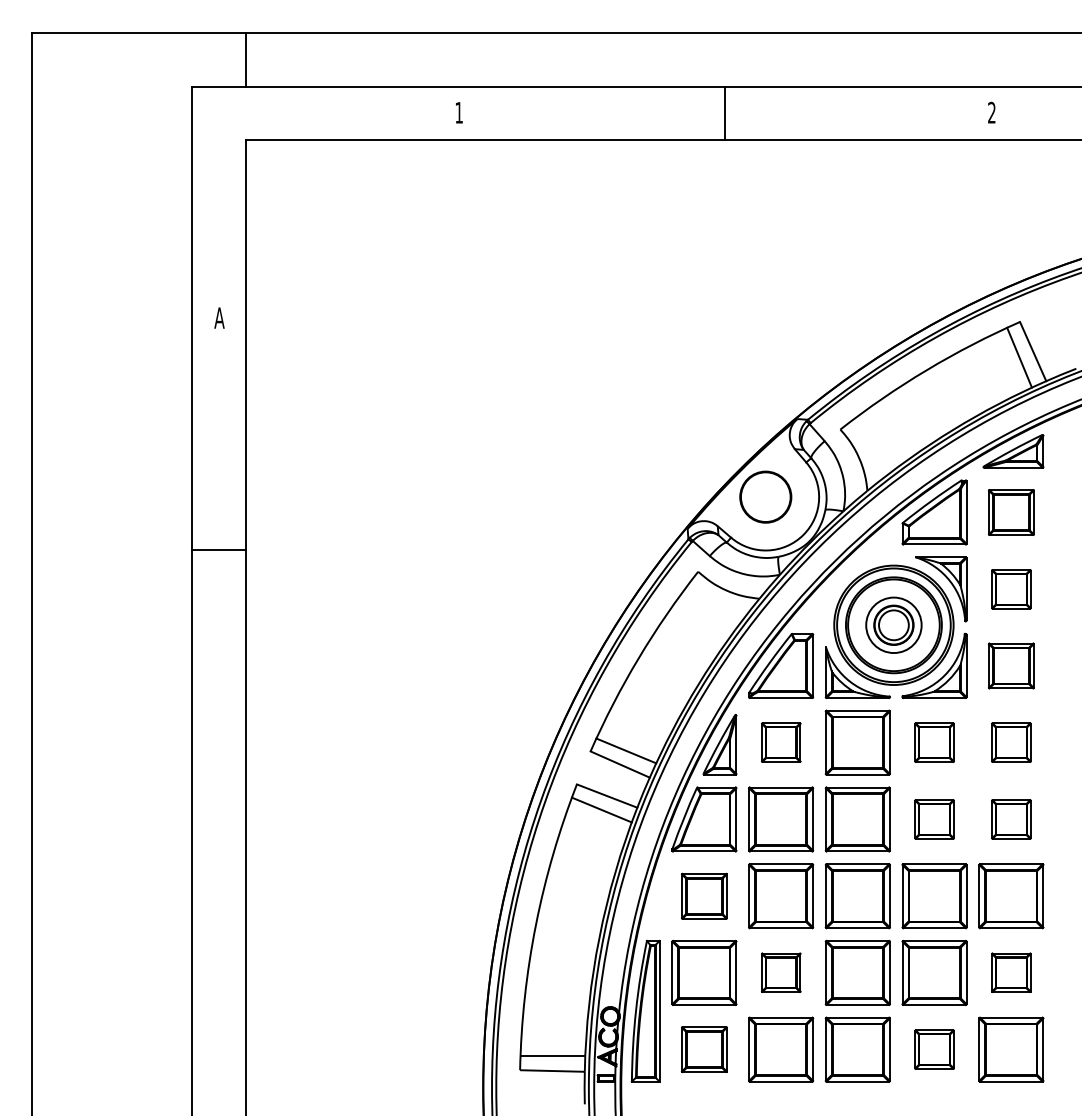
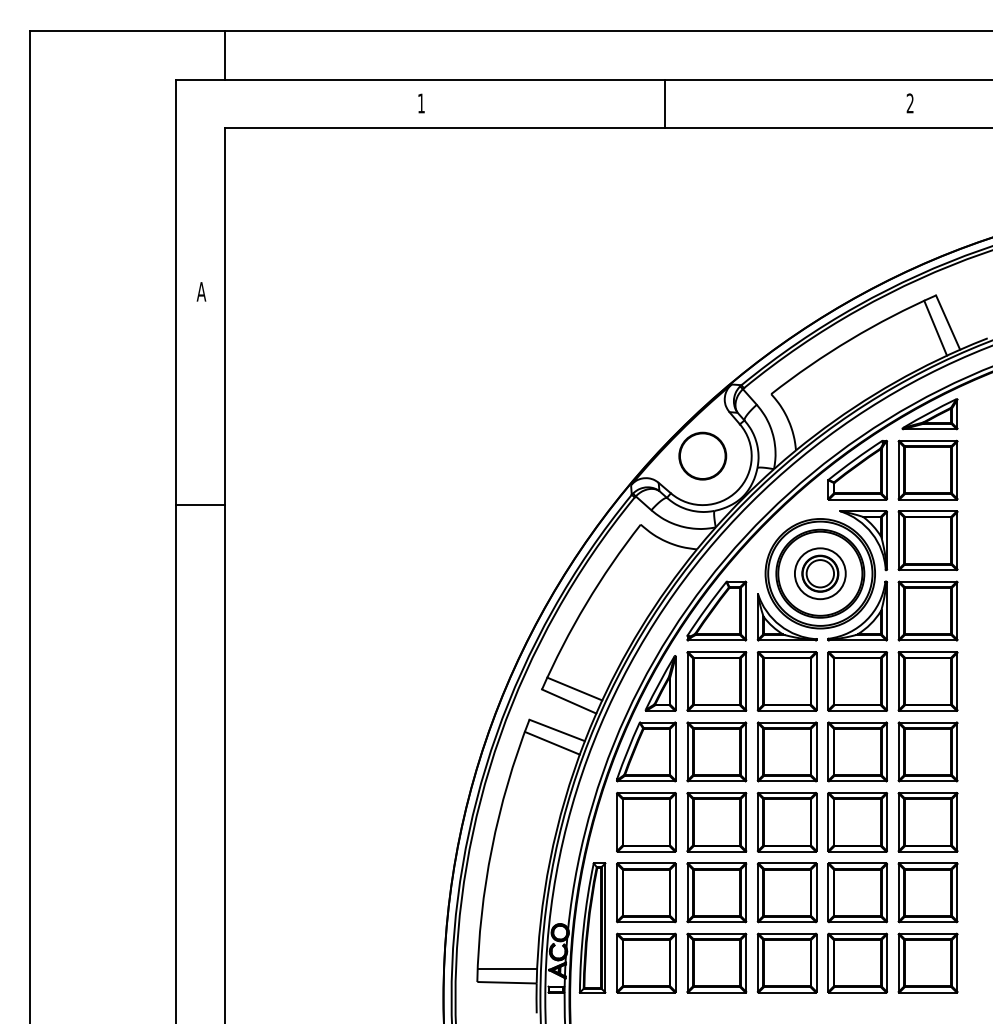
part: (1011, 512) -> (928, 470), size x1.43
part: (1011, 589) -> (928, 540), size x1.67
part: (1011, 665) -> (928, 610), size x1.43
part: (781, 742) -> (717, 681), size x1.67
part: (934, 742) -> (857, 681), size x1.67
part: (1011, 742) -> (928, 681), size x1.67
part: (934, 819) -> (857, 751), size x1.67
part: (1011, 819) -> (928, 751), size x1.67
part: (704, 896) -> (646, 822), size x1.43
part: (781, 972) -> (717, 892), size x1.67
part: (1011, 972) -> (928, 892), size x1.67
part: (704, 1049) -> (646, 963), size x1.43
part: (934, 1049) -> (857, 963), size x1.67

